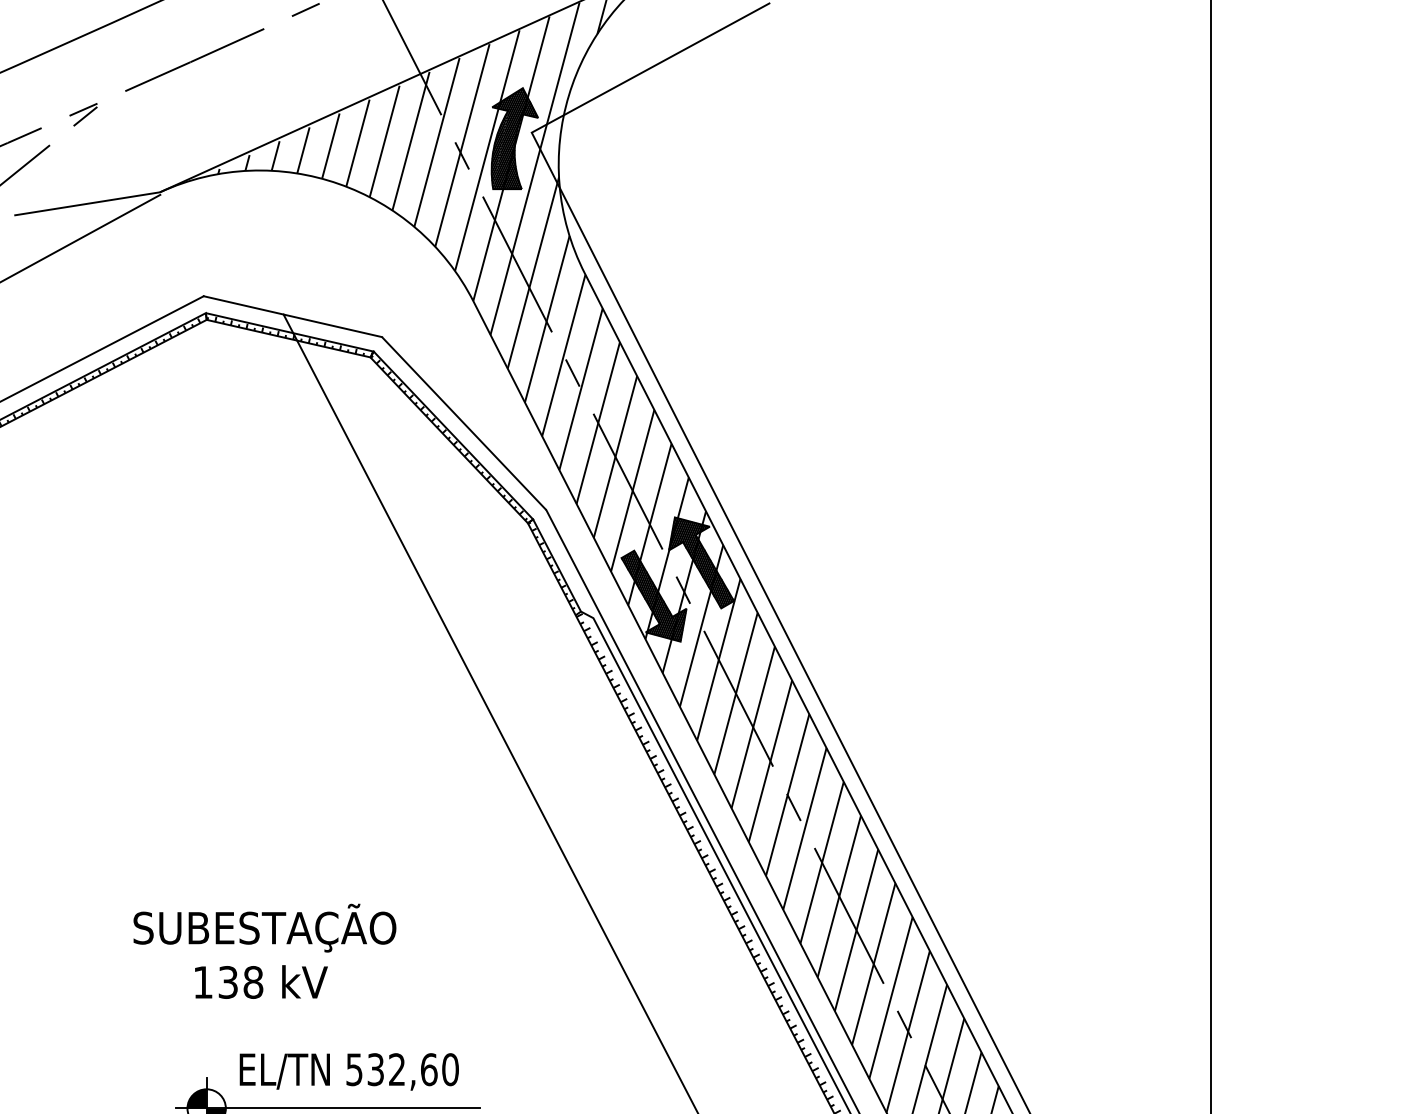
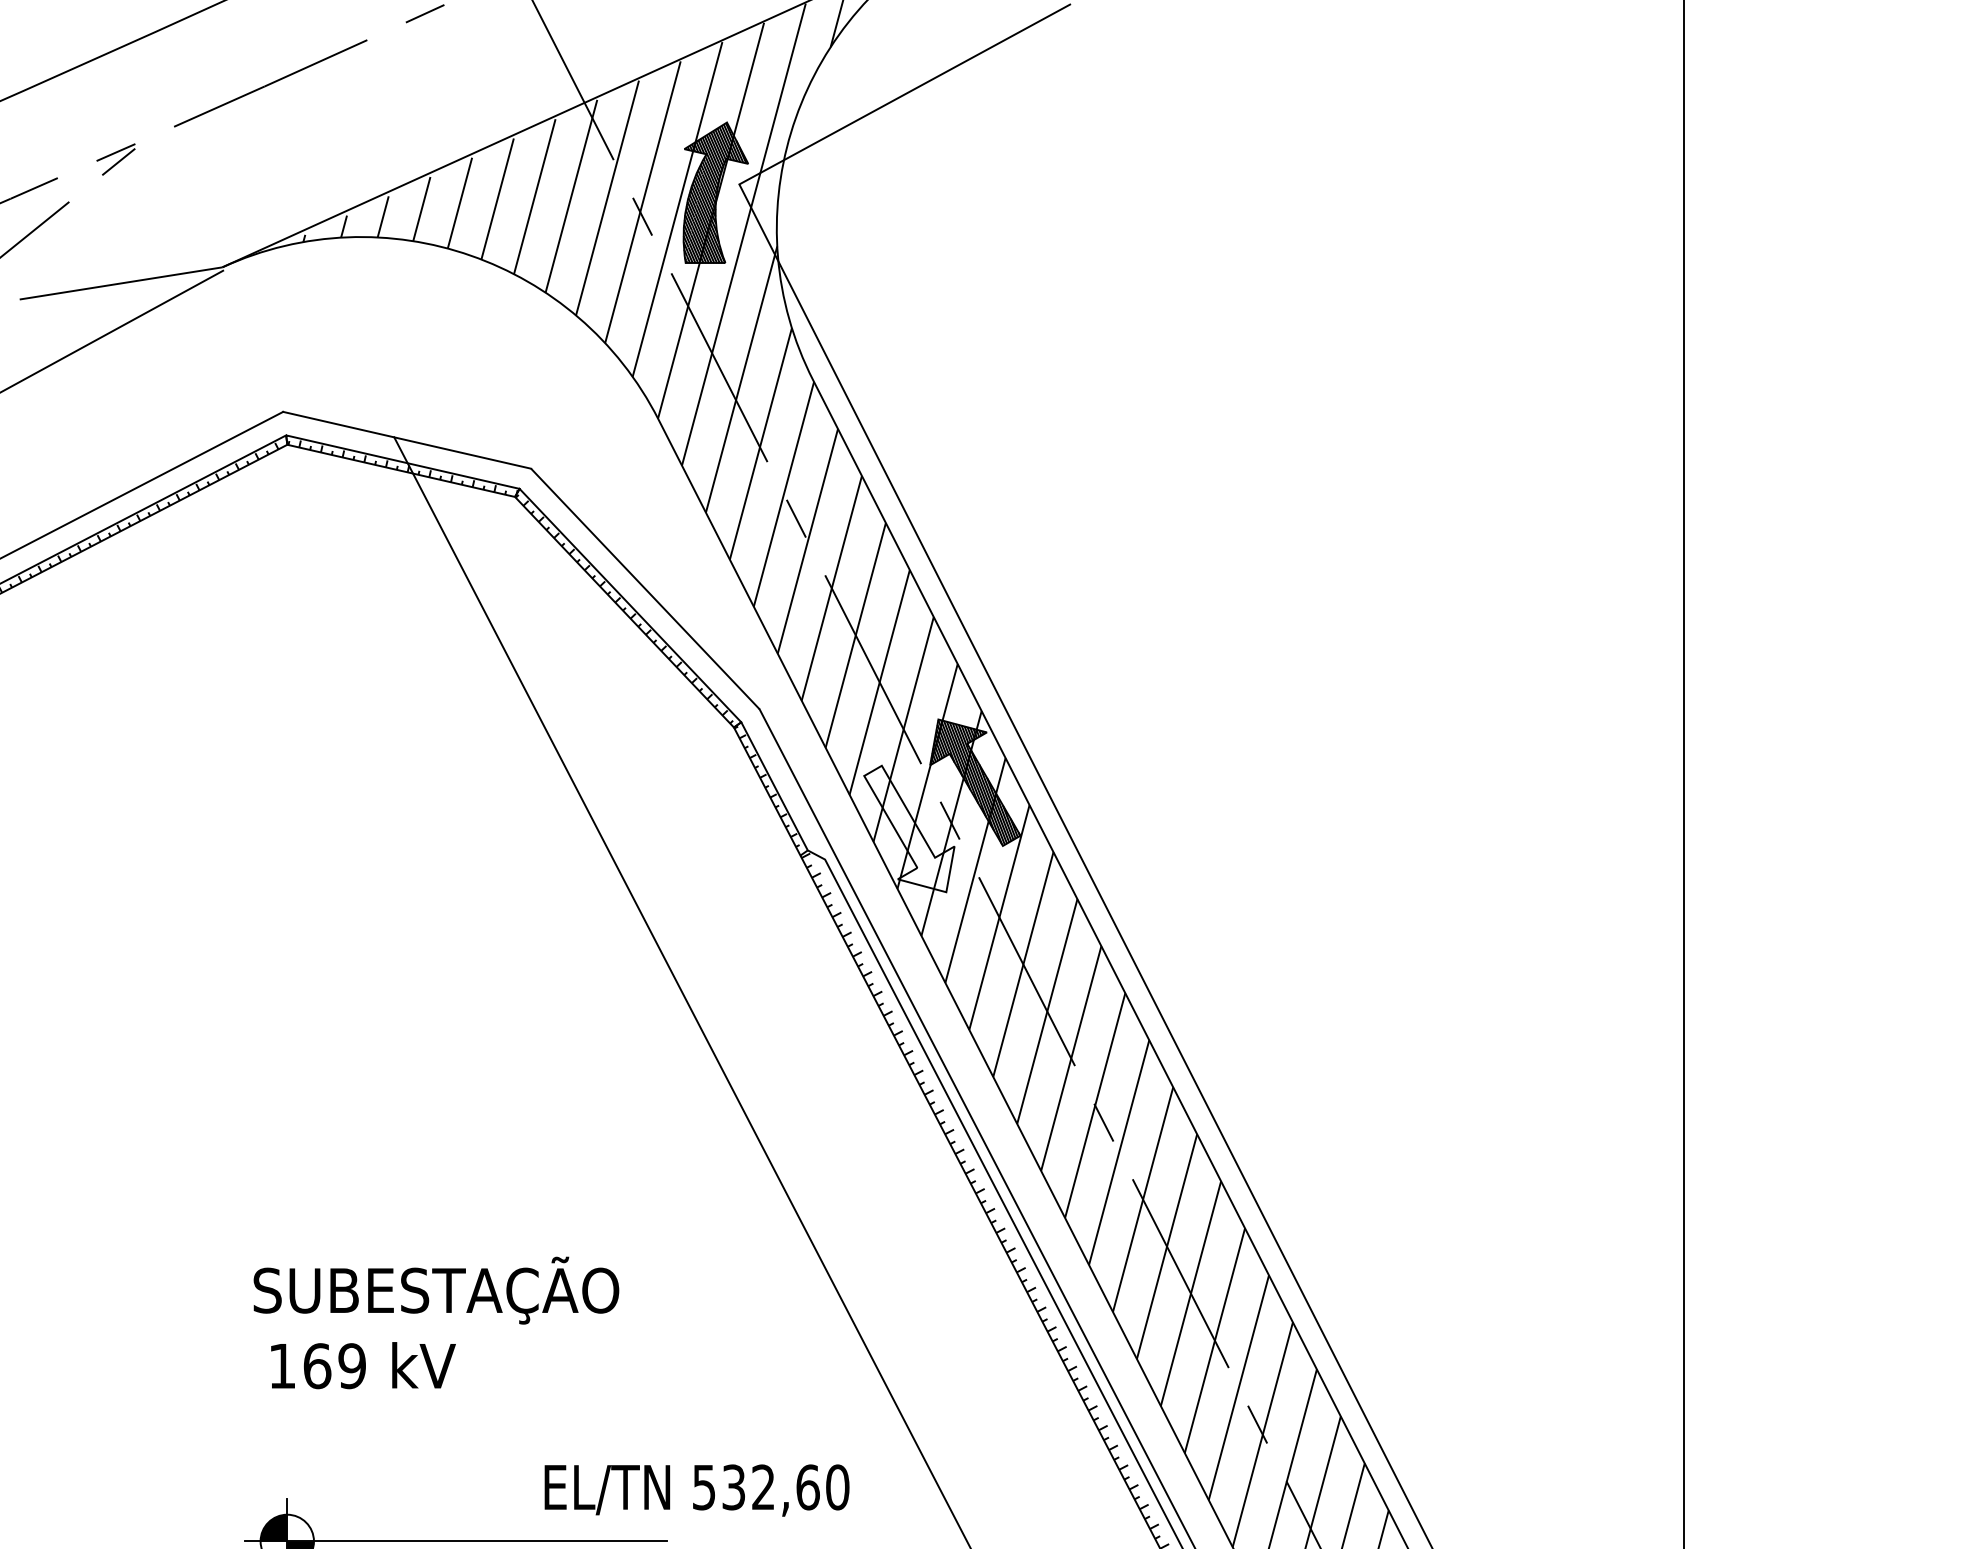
hatch: (653, 596) -> (908, 829), removed
text: (264, 927) -> (435, 1289), moved
text: (240, 982) -> (334, 1366), 138 -> 169
text: (348, 1071) -> (695, 1489), moved

